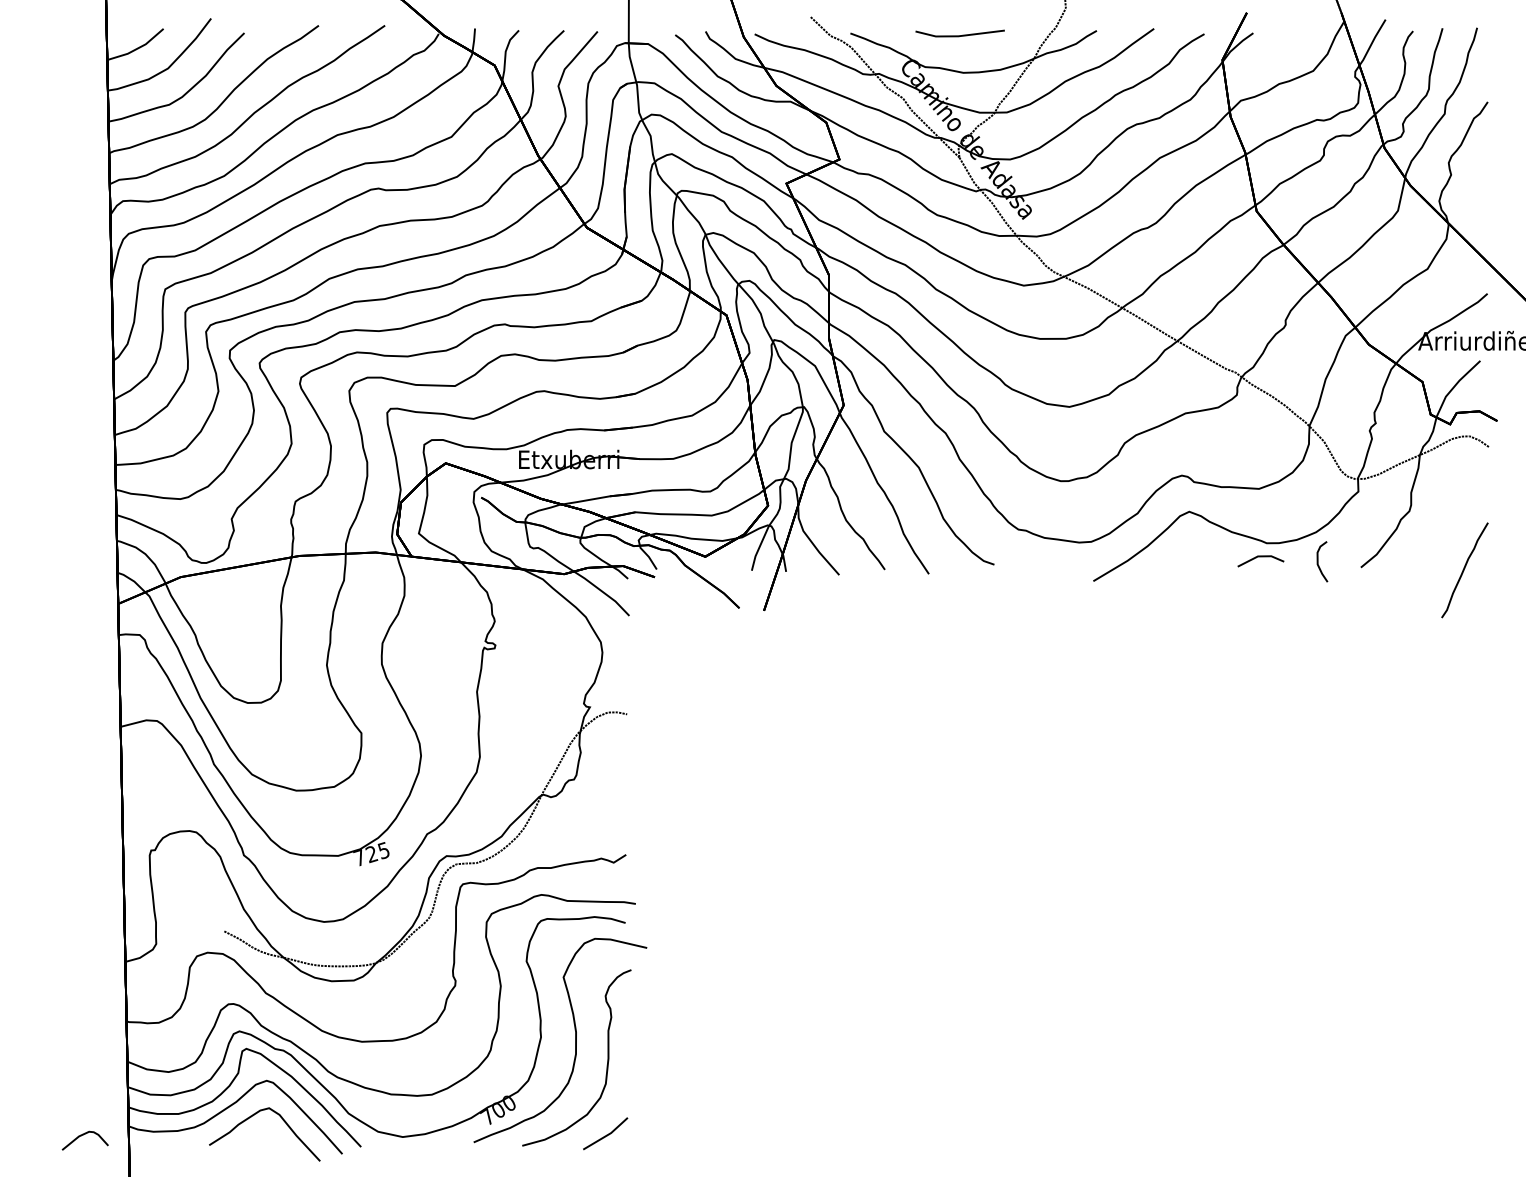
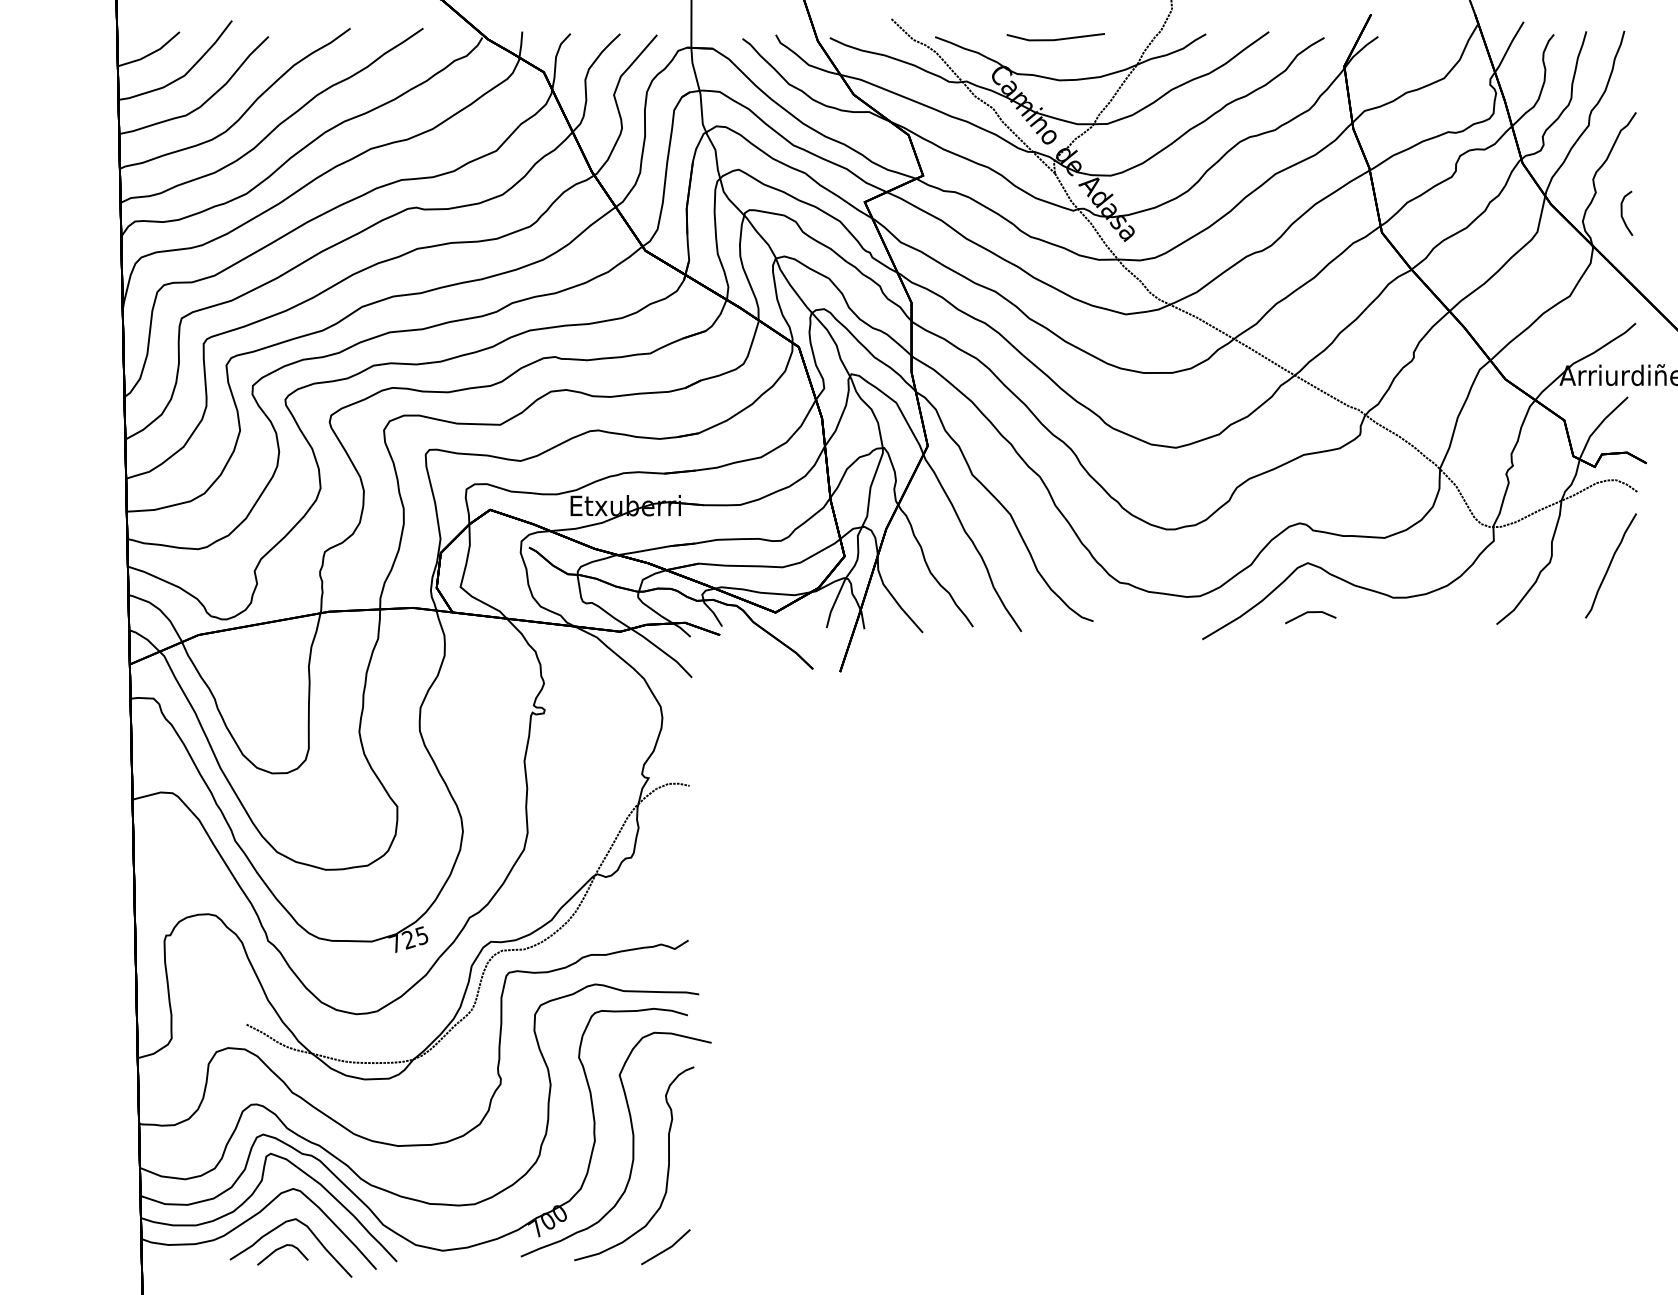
line: (1260, 557) -> (1310, 613), moved
curve: (1318, 561) -> (1622, 213), moved
curve: (1464, 570) -> (1610, 566), moved
part: (84, 1140) -> (281, 1254), moved

